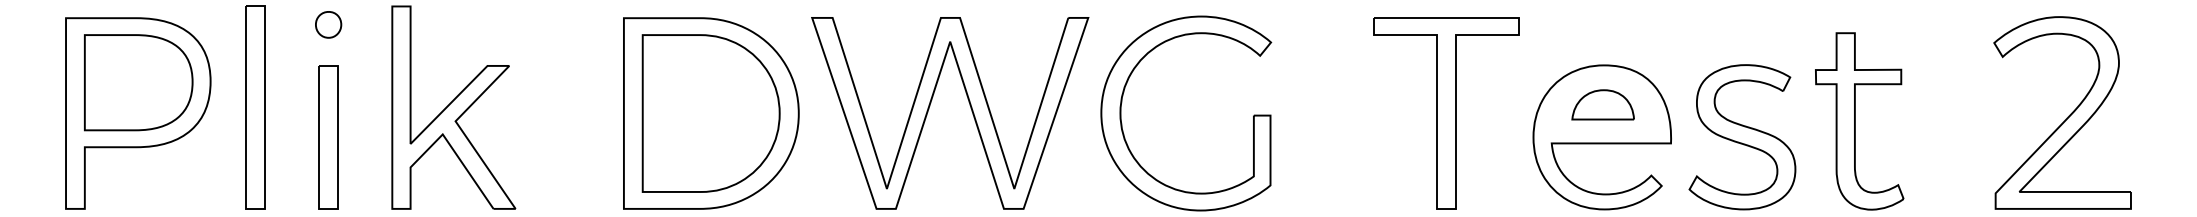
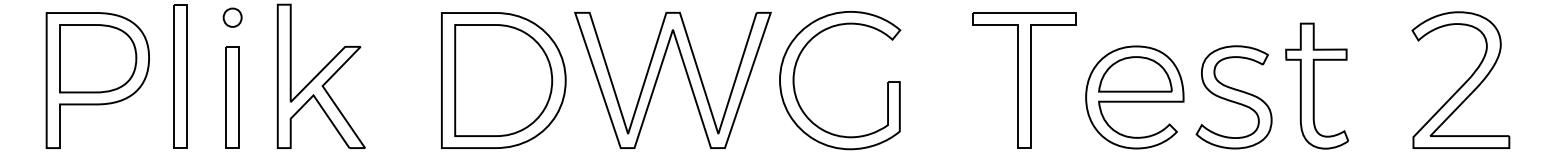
part: (1603, 104) -> (1135, 74), size x1.67

